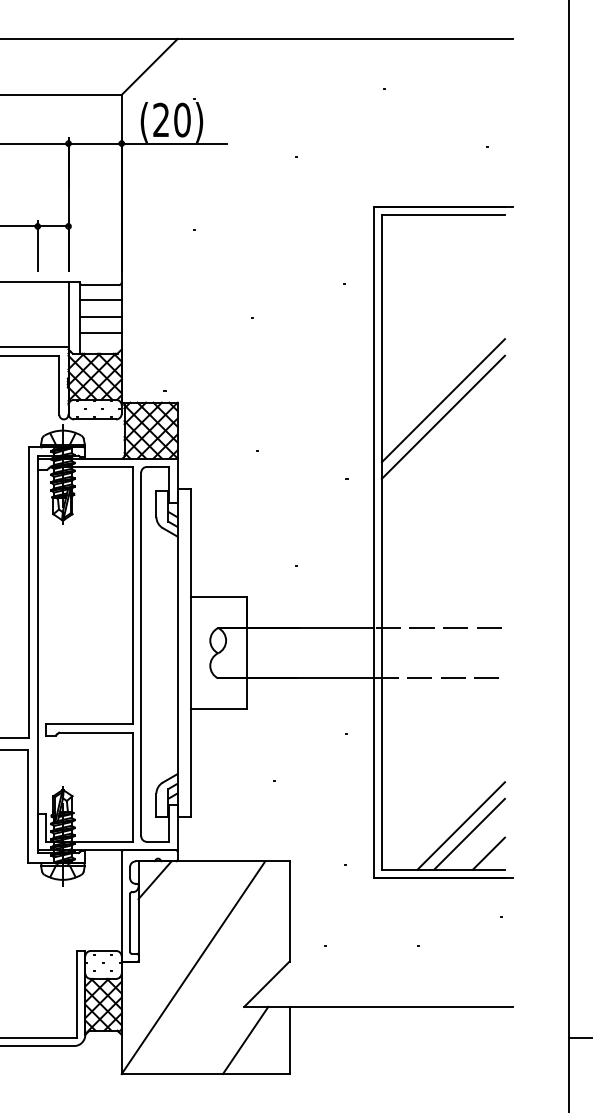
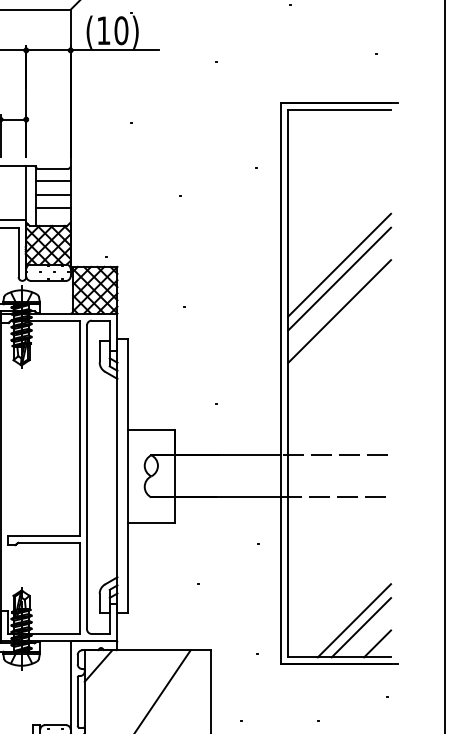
text: (160, 119) -> (103, 30), (20) -> (10)
line: (442, 455) -> (338, 311), added

